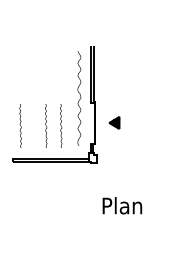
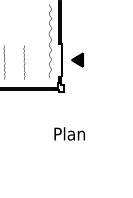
part: (114, 122) -> (77, 59), size x1.43
part: (61, 125) -> (36, 62), removed
text: (122, 205) -> (69, 133), moved

